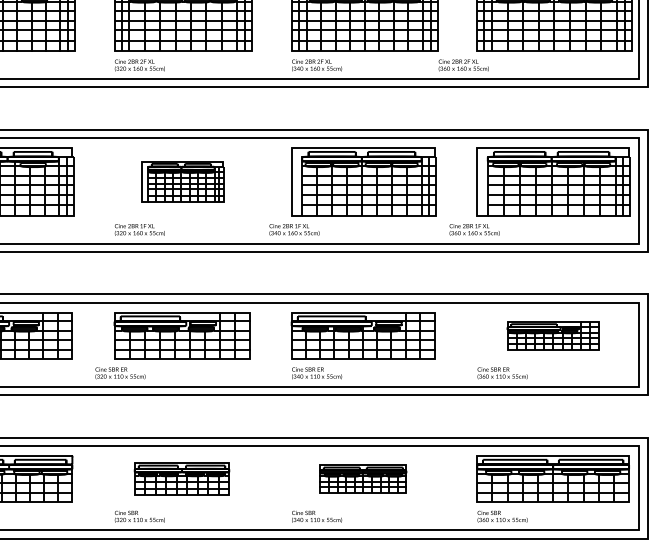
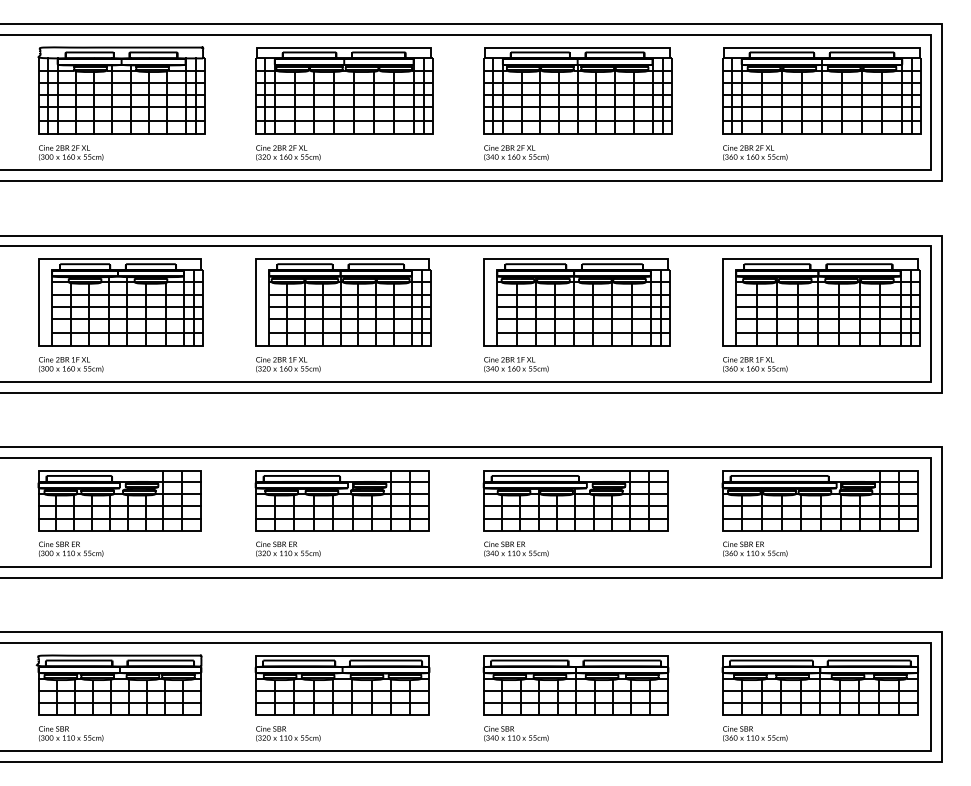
text: (463, 65) -> (755, 152), moved
part: (182, 181) -> (343, 302), size x1.67
text: (294, 229) -> (516, 364), moved
text: (474, 229) -> (755, 364), moved
part: (552, 335) -> (819, 500), size x1.67
text: (120, 372) -> (288, 548), moved
part: (181, 479) -> (342, 685), size x1.43
part: (362, 479) -> (575, 685), size x1.67

